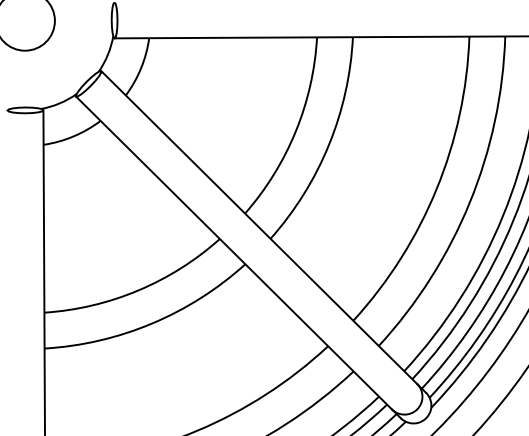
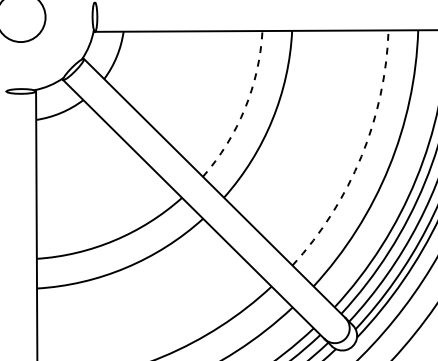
arc: (295, 131) -> (244, 108), solid -> dashed
arc: (436, 189) -> (361, 156), solid -> dashed

